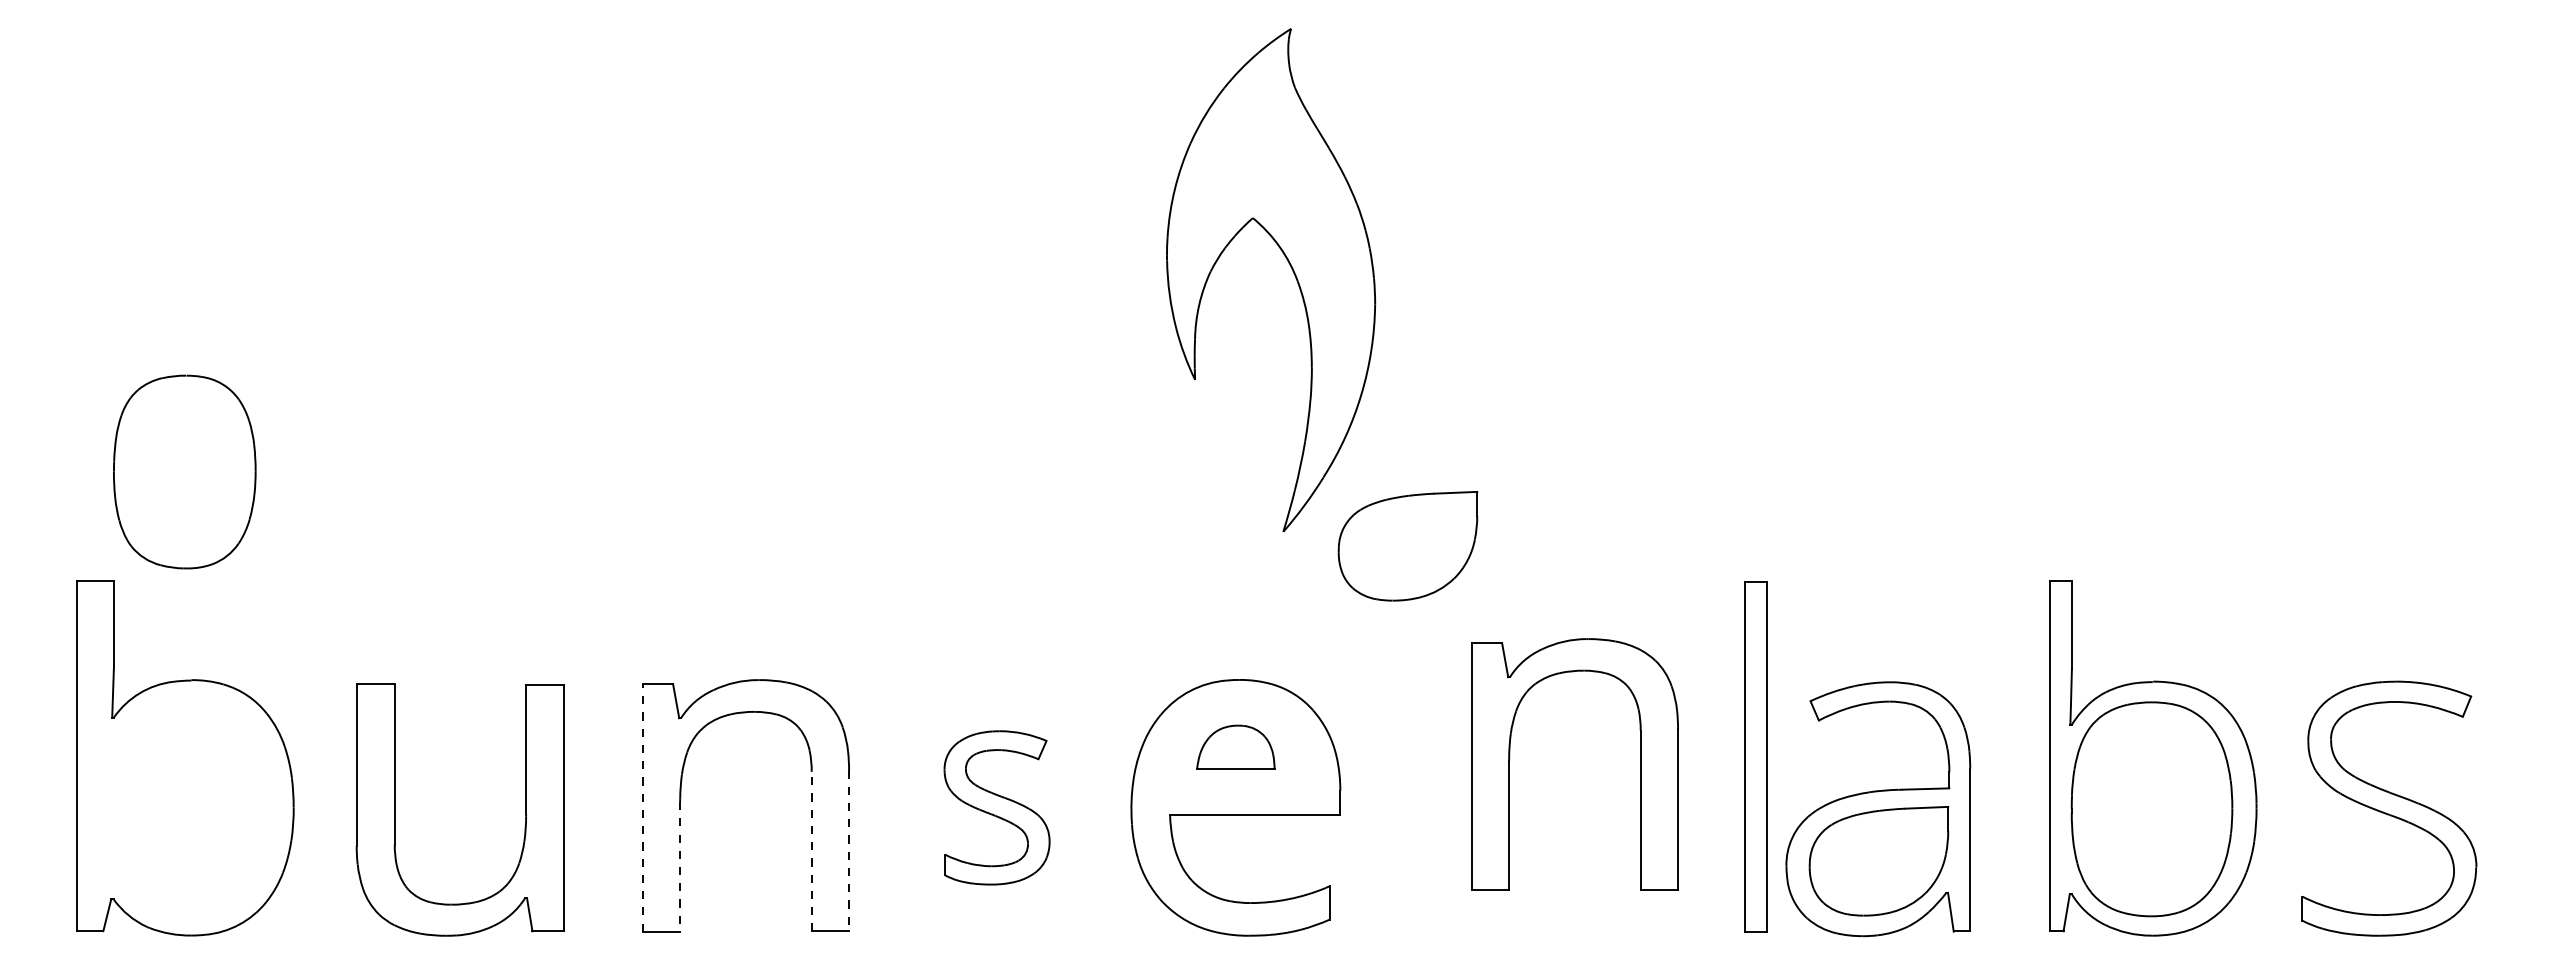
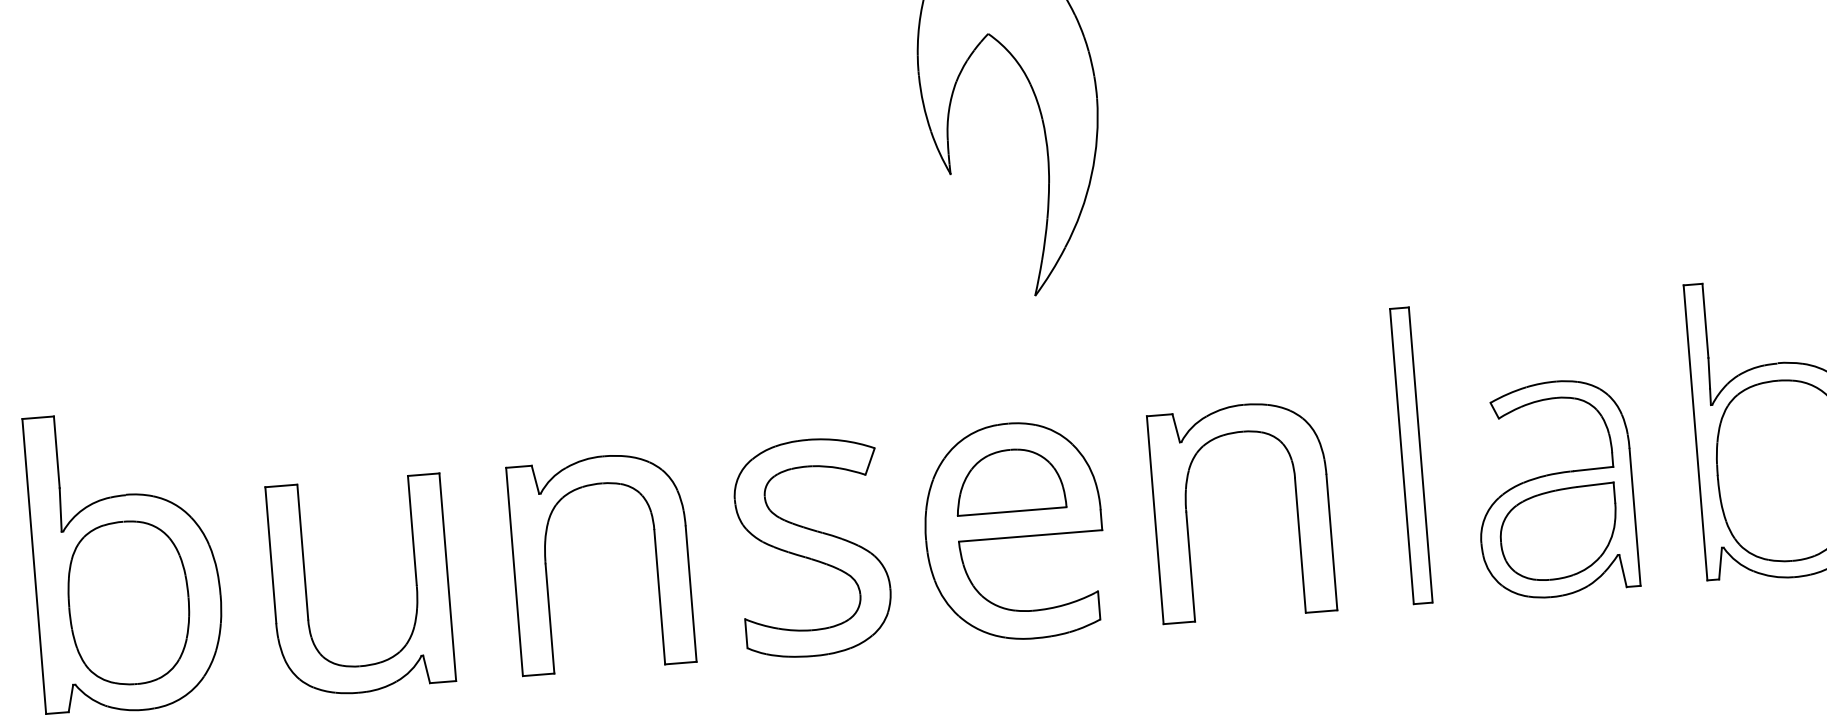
part: (184, 471) -> (128, 602), moved
part: (1407, 546) -> (1140, 299), removed
part: (1235, 747) -> (1009, 480), size x1.67
part: (1755, 756) -> (1410, 455), moved
part: (1510, 757) -> (1187, 509), moved
part: (996, 807) -> (812, 547), size x1.67
line: (642, 808) -> (514, 572), dashed -> solid
line: (811, 851) -> (659, 597), dashed -> solid
line: (849, 851) -> (691, 594), dashed -> solid
line: (680, 866) -> (550, 618), dashed -> solid

